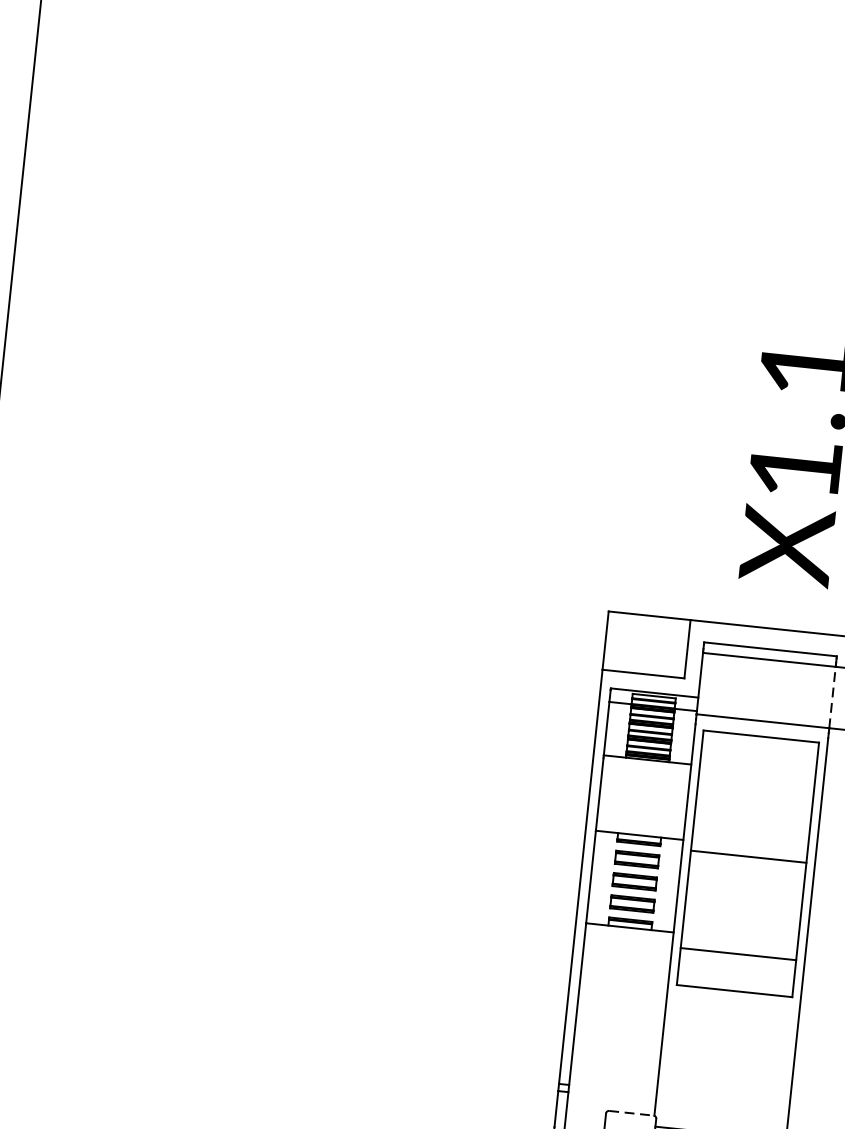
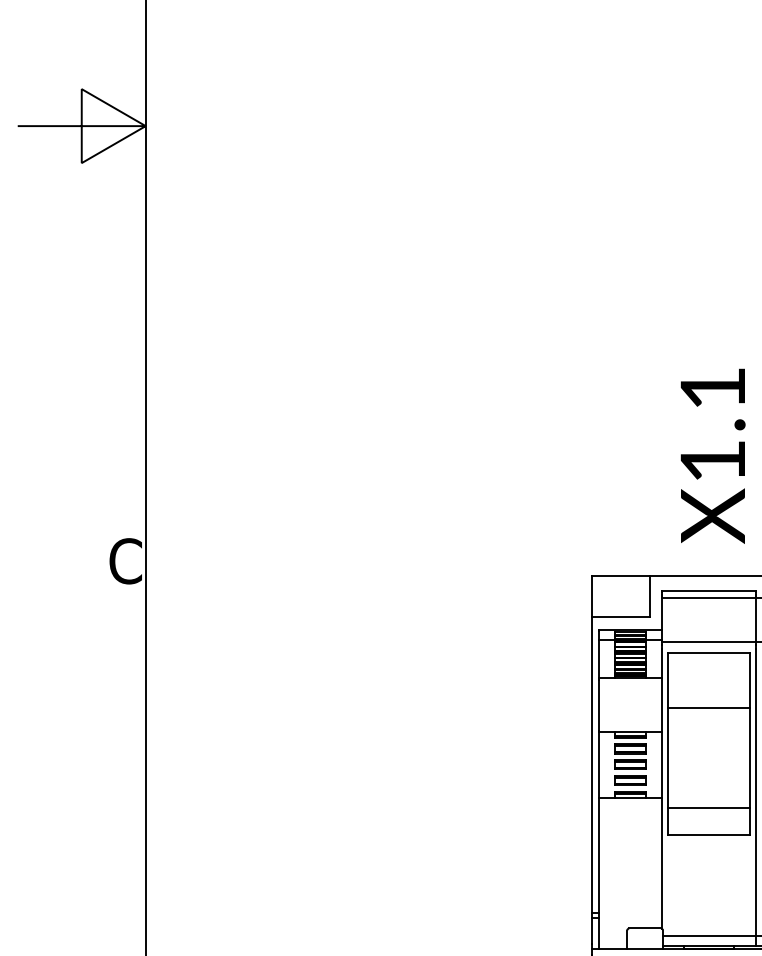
line: (832, 698) -> (756, 620), dashed -> solid
line: (748, 856) -> (708, 707), moved
line: (631, 1113) -> (645, 928), dashed -> solid

